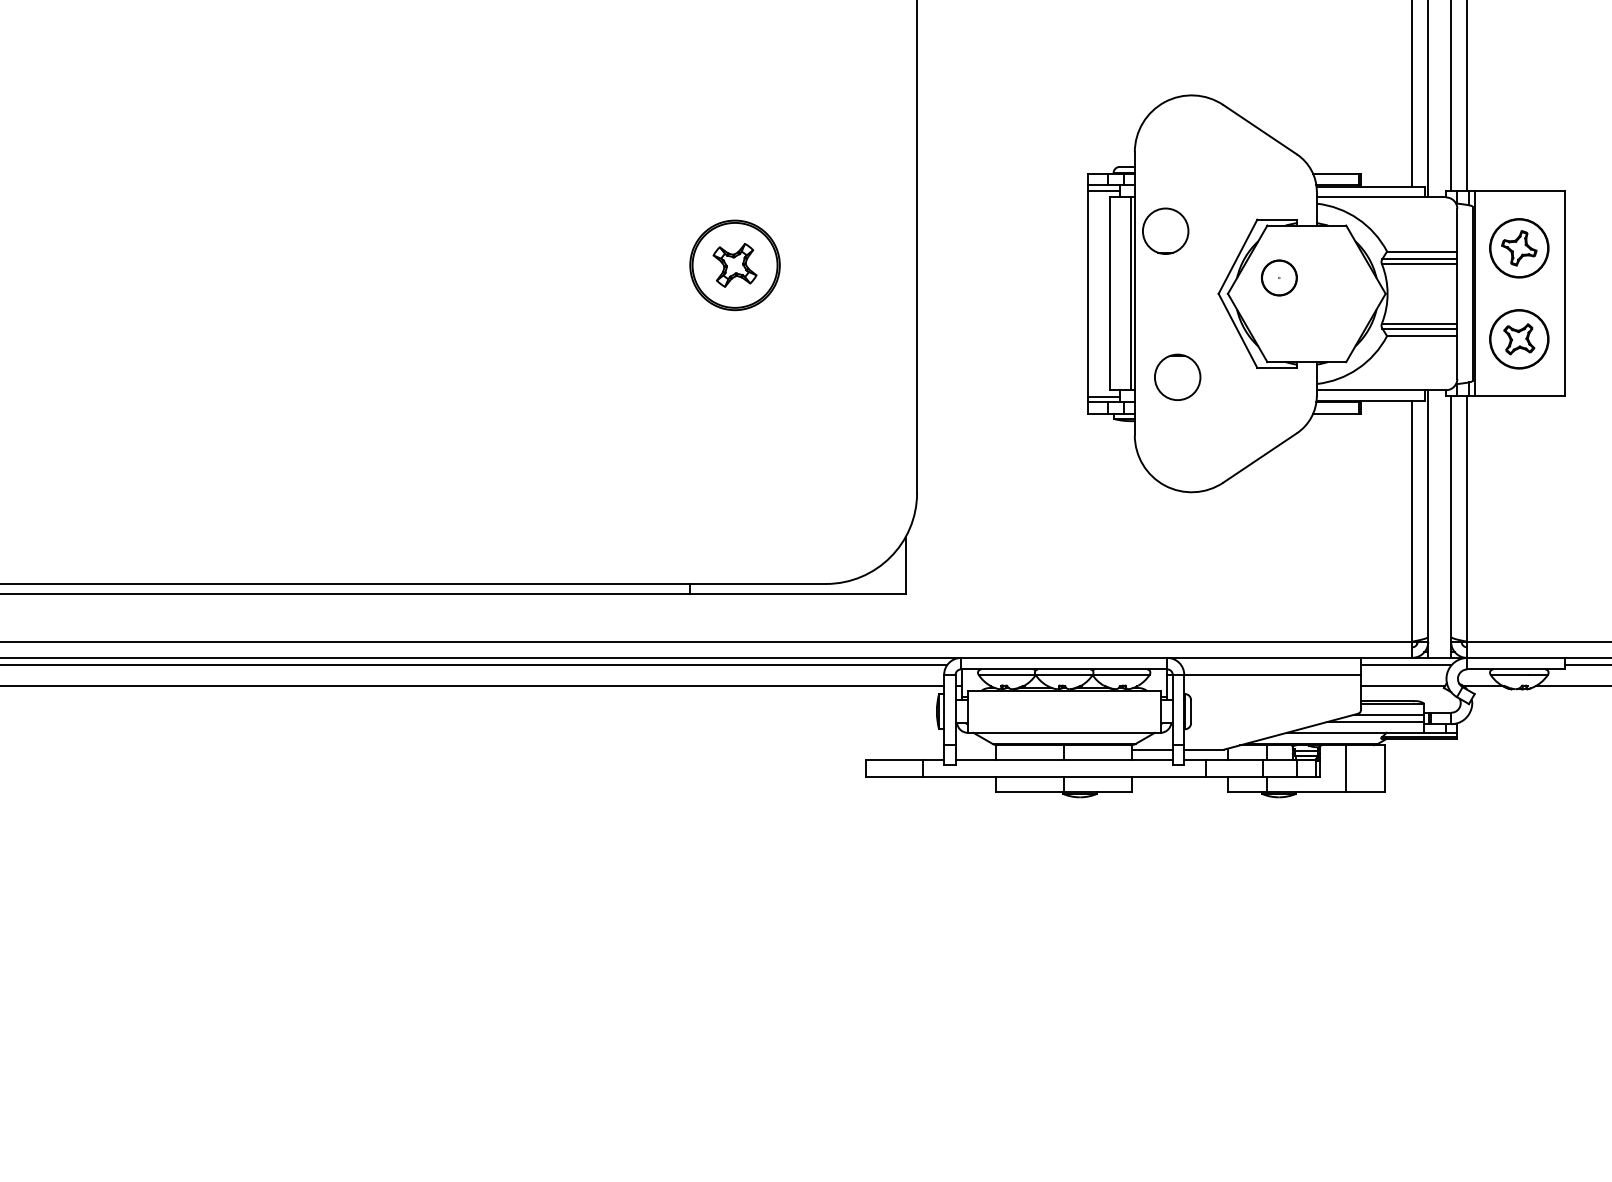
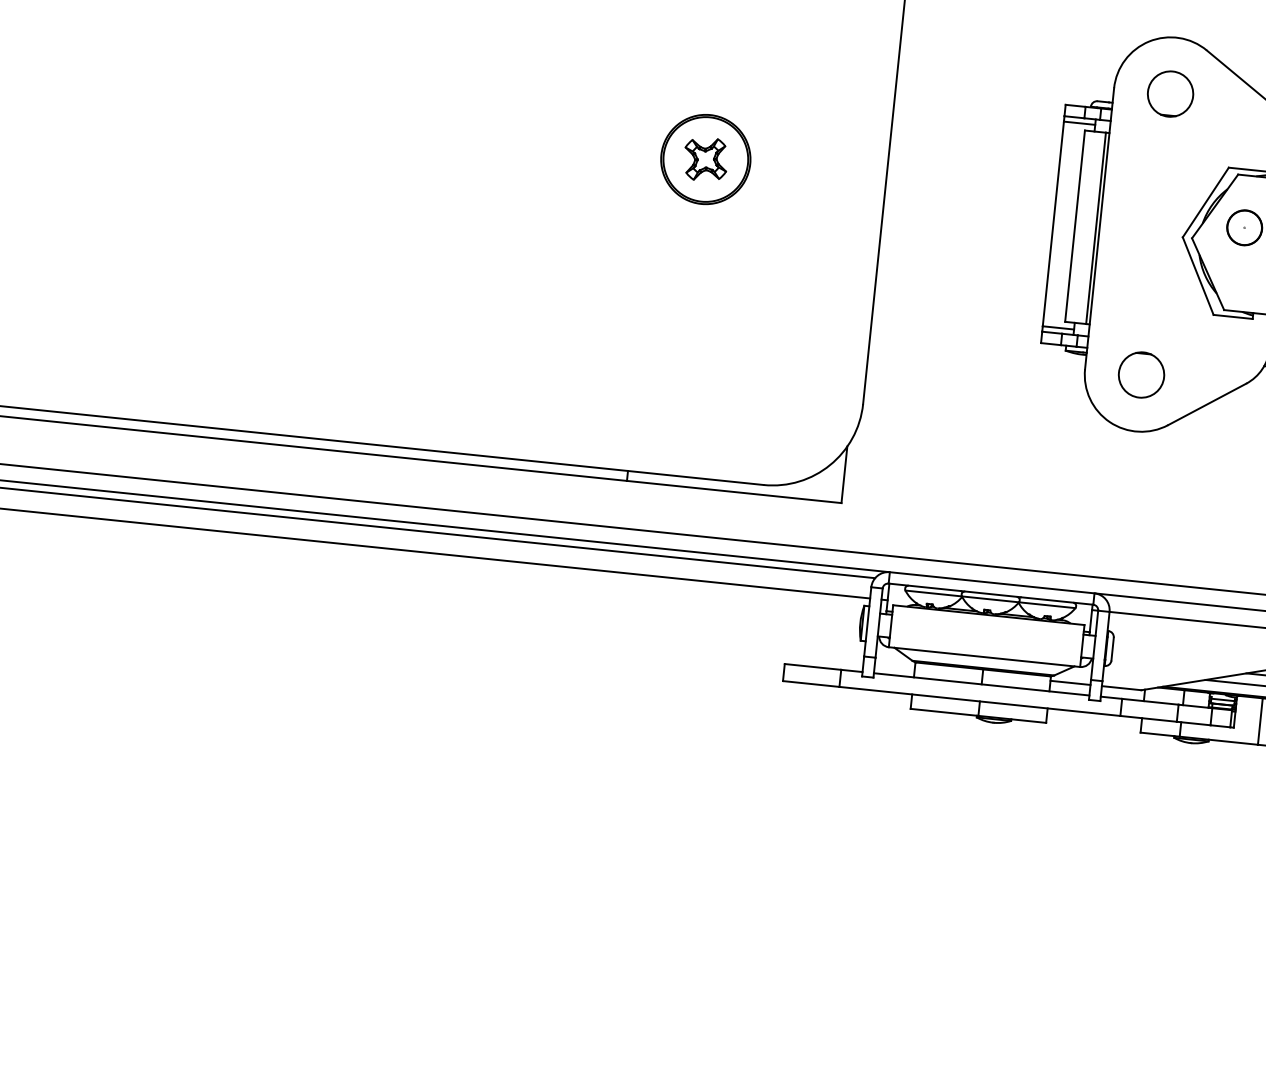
circle: (1165, 230) -> (1170, 93), moved
circle: (1177, 376) -> (1141, 374), moved

